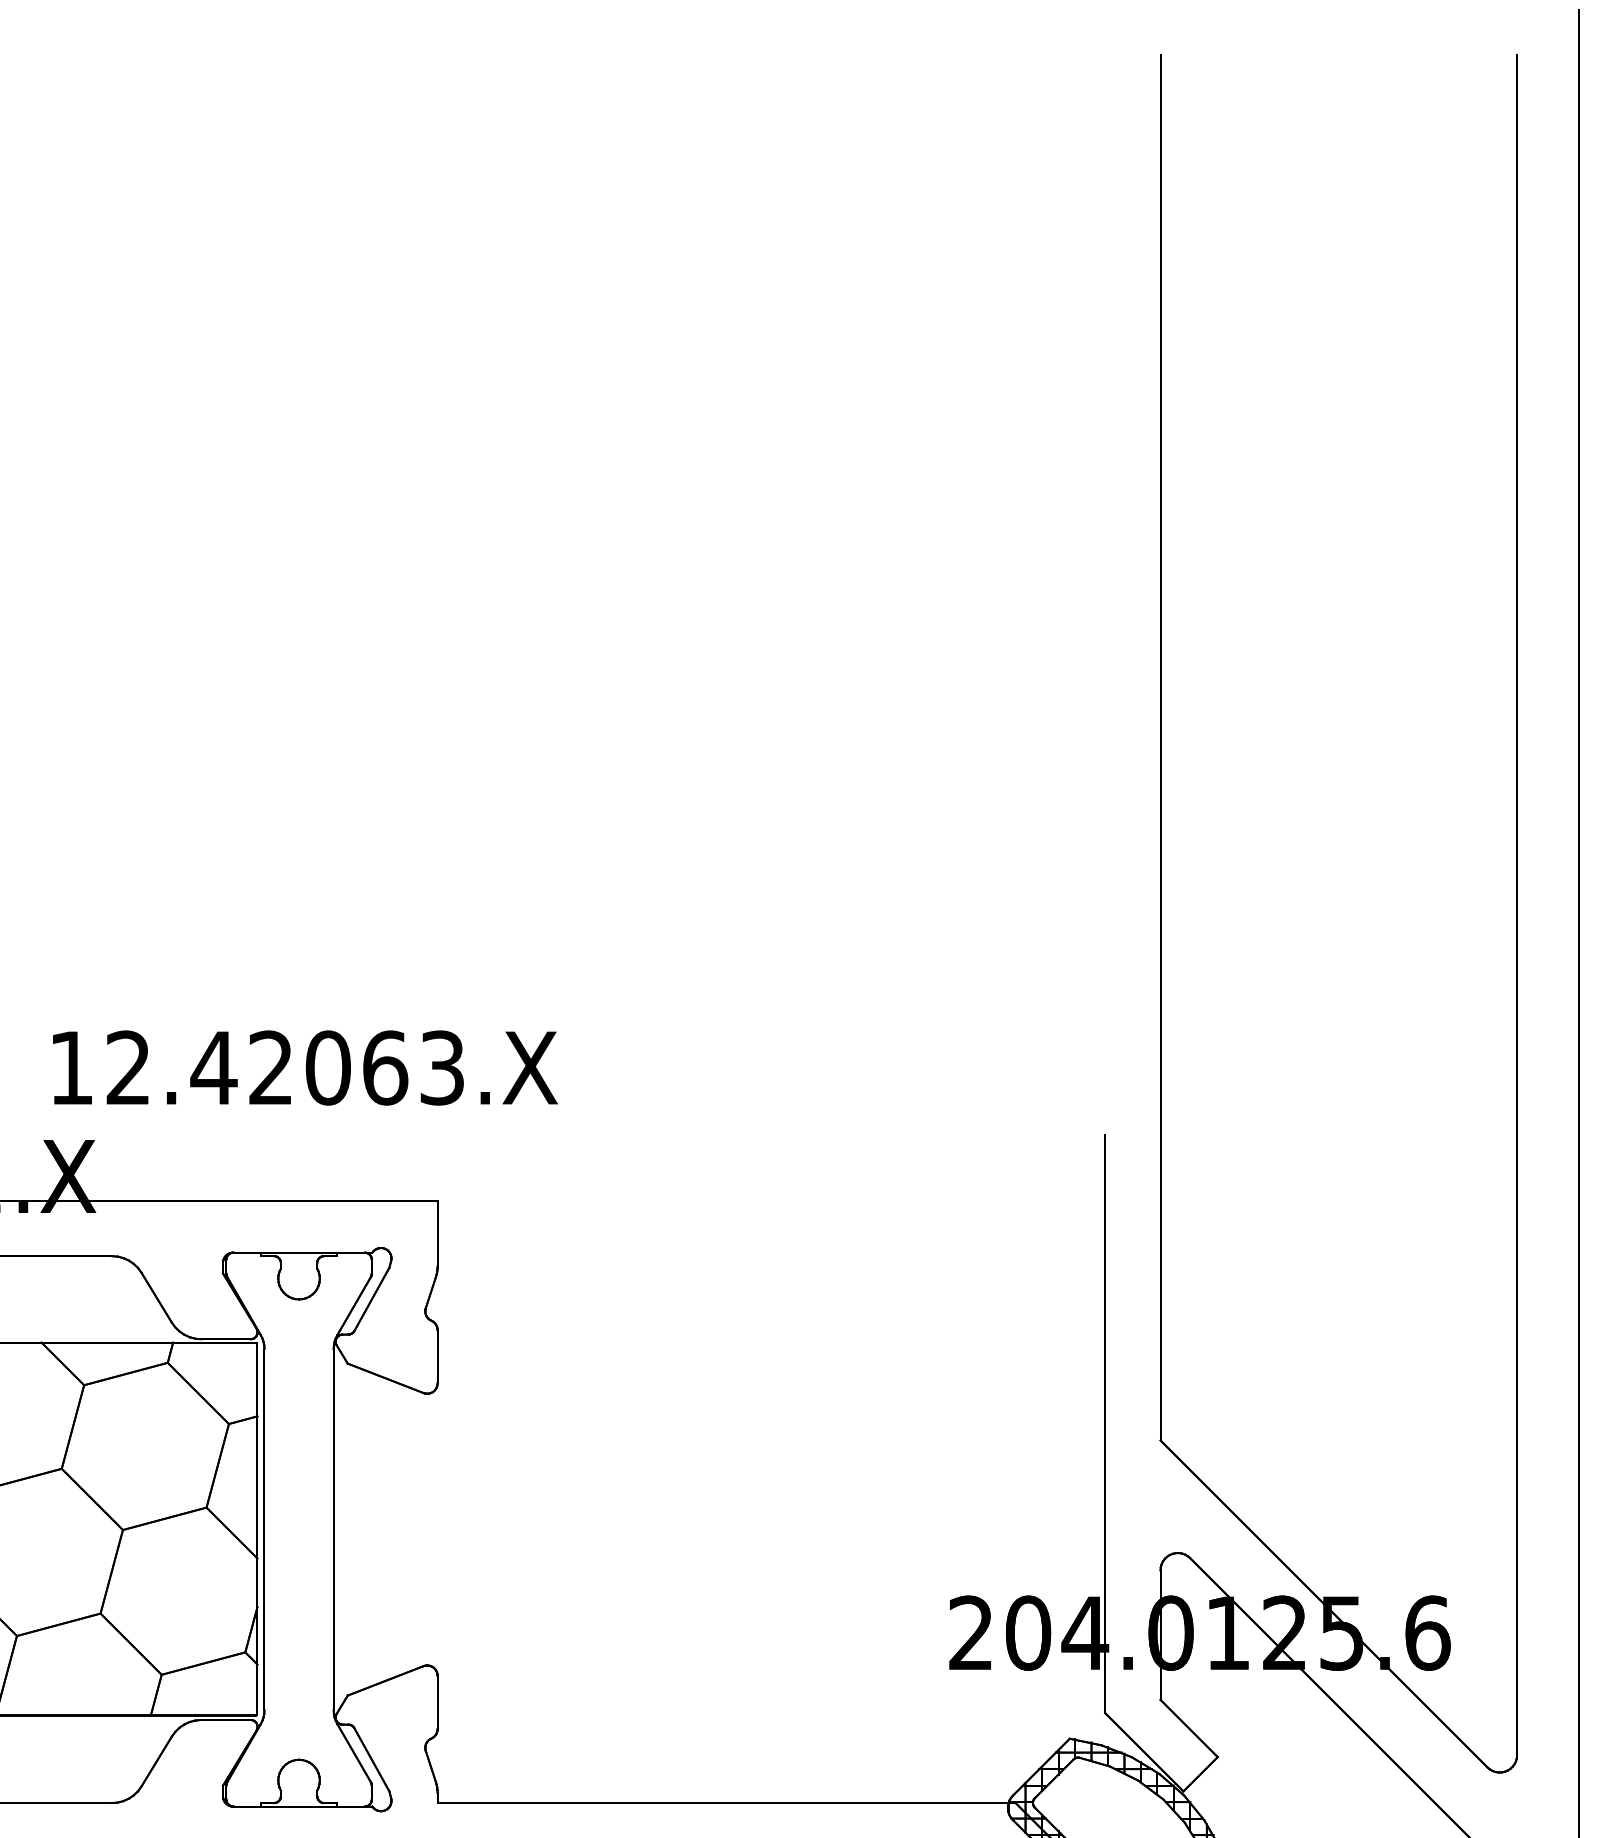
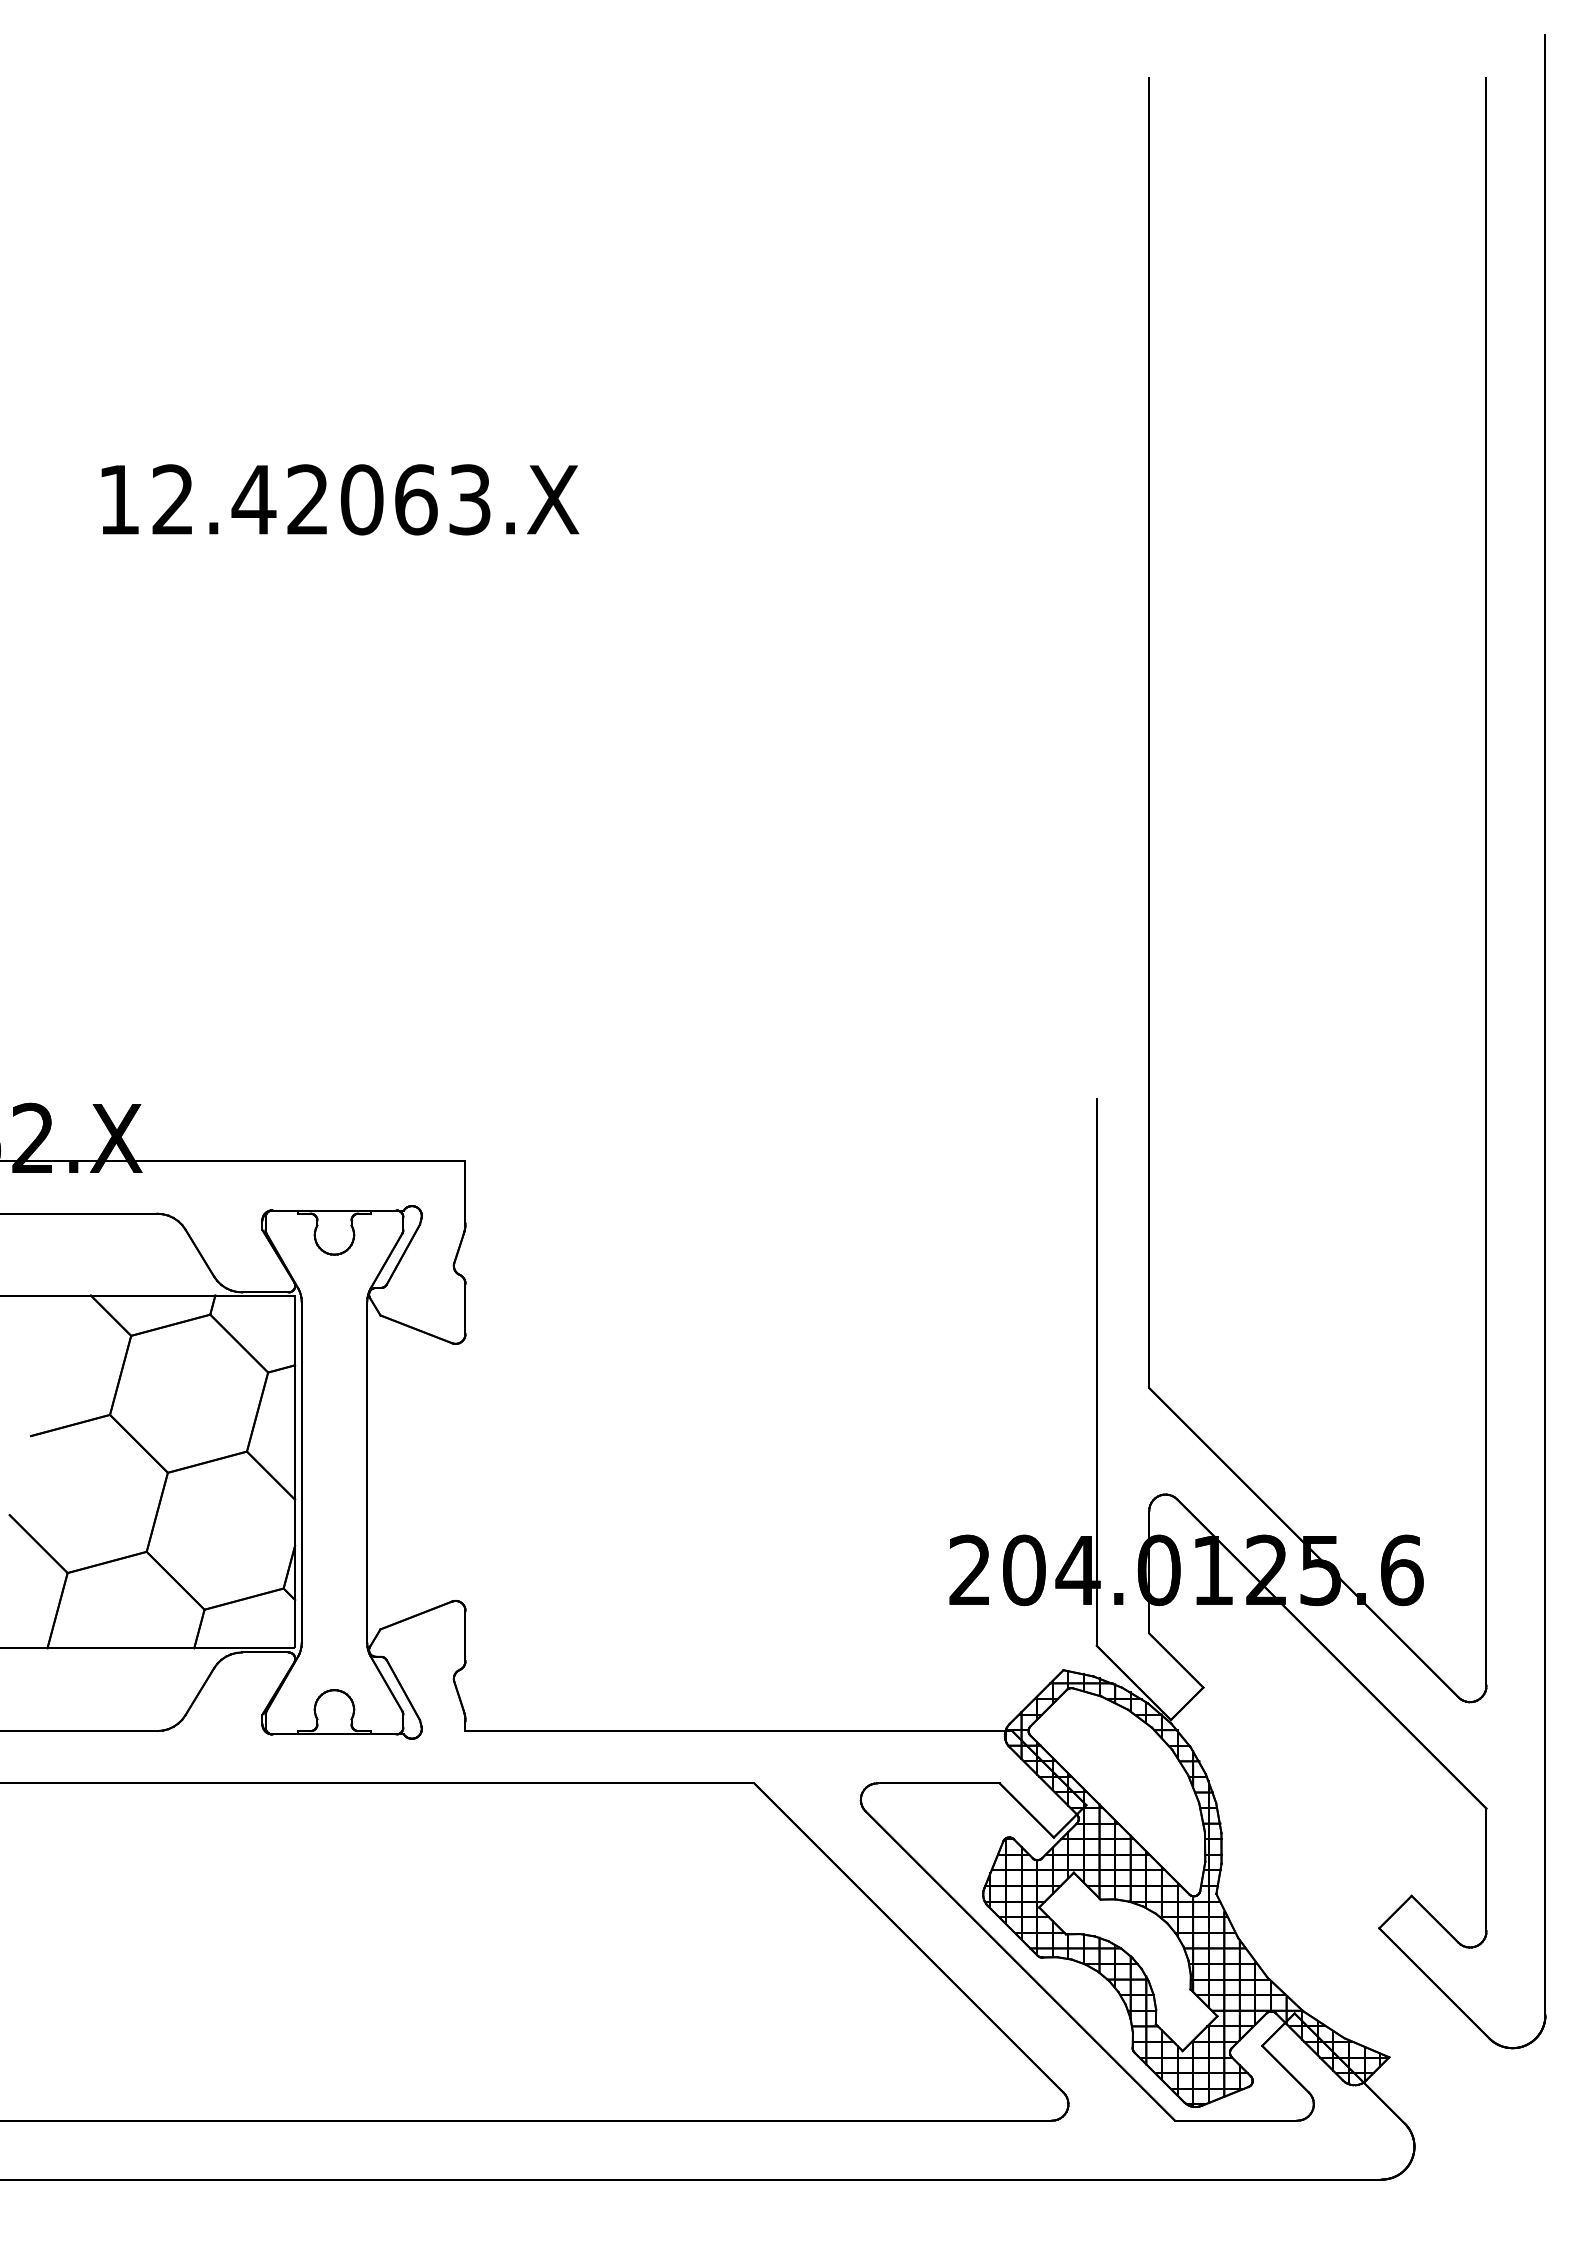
text: (305, 1067) -> (340, 499), moved

